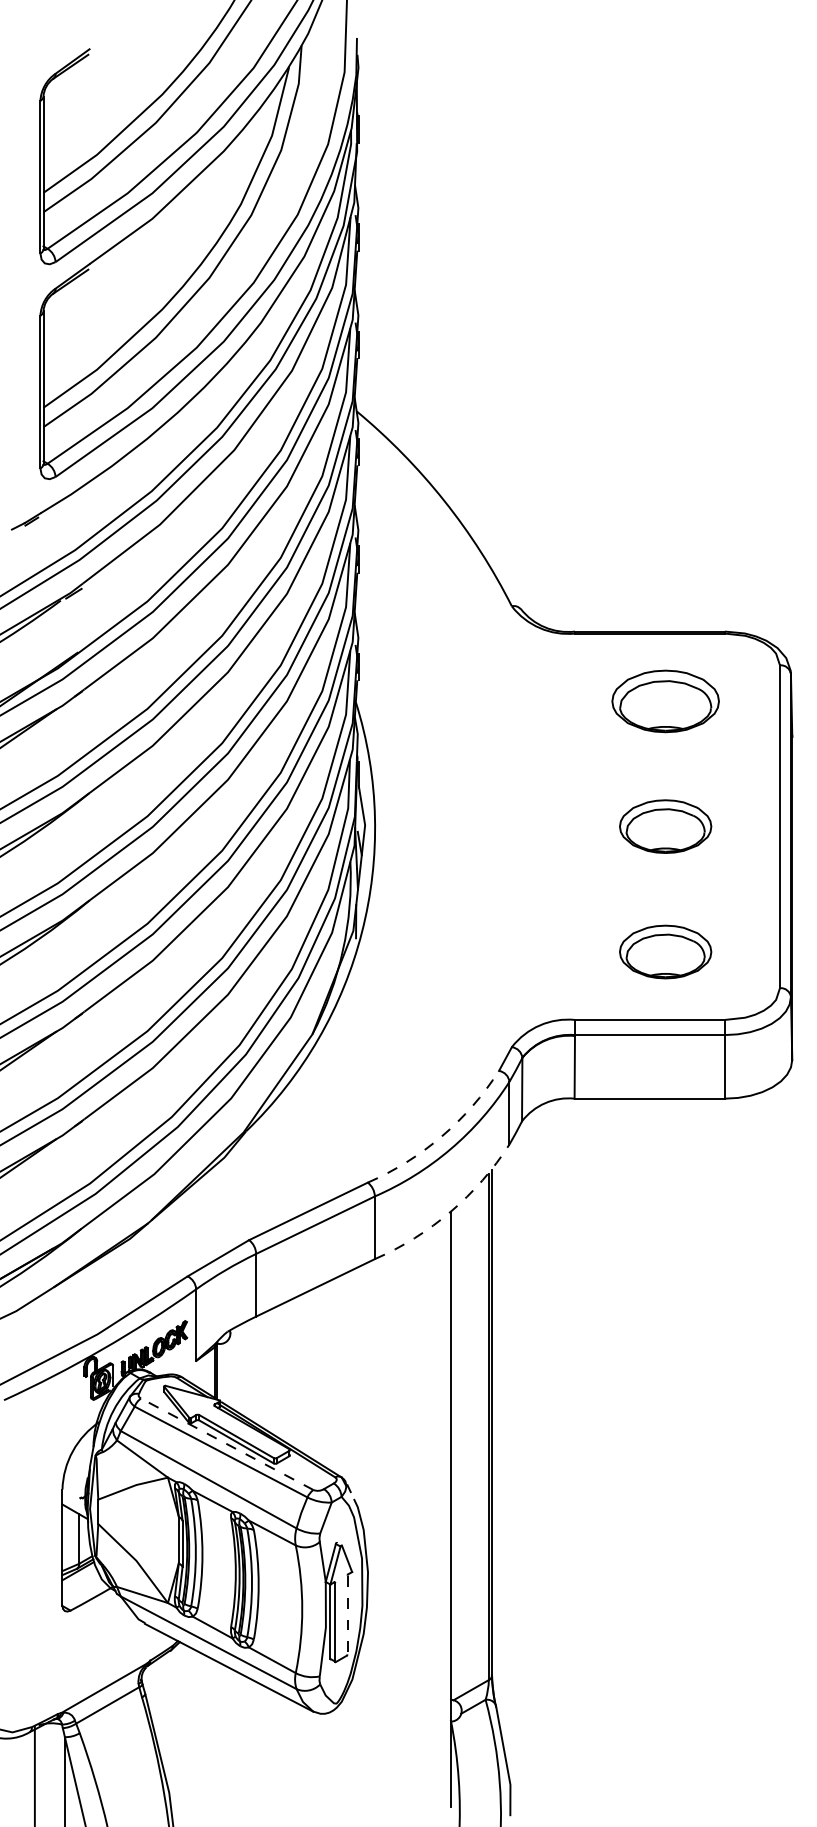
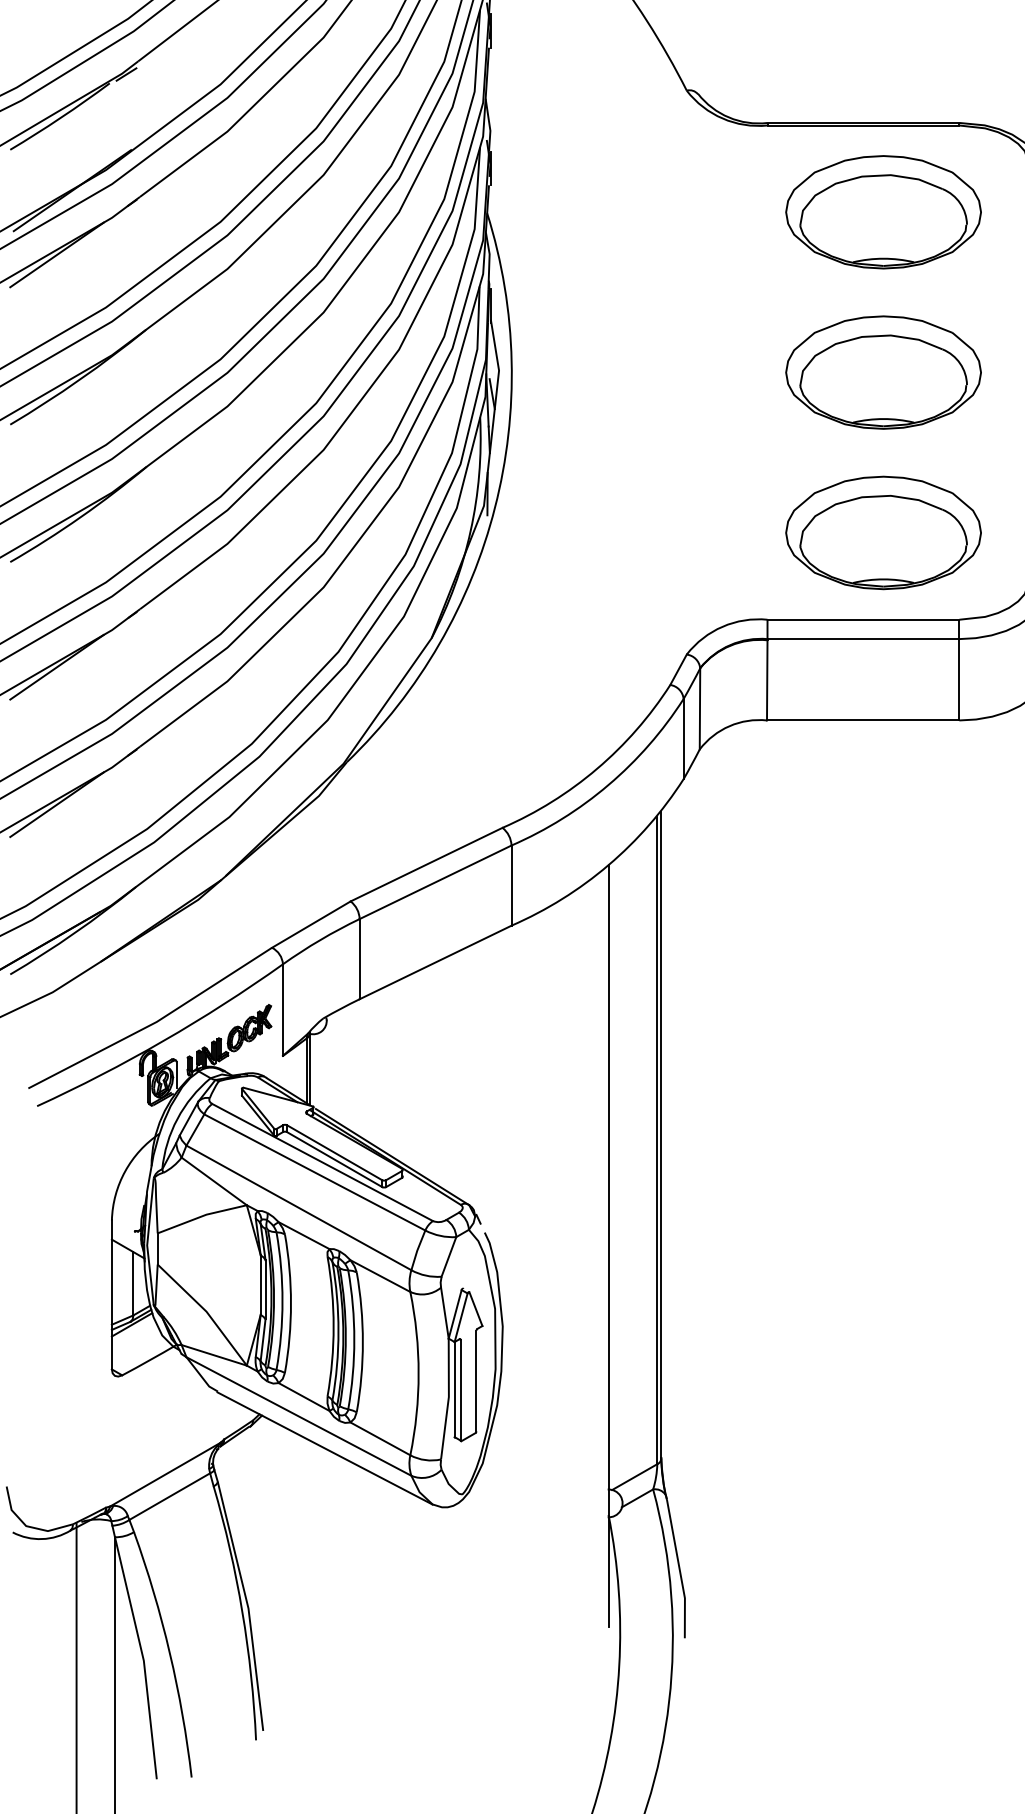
part: (665, 701) -> (883, 212), size x1.43
part: (665, 826) -> (883, 372), size x1.67
part: (665, 951) -> (883, 532), size x1.67
arc: (441, 1136) -> (596, 768), dashed -> solid
arc: (450, 1211) -> (608, 864), dashed -> solid
line: (227, 1444) -> (322, 1162), dashed -> solid
line: (347, 1615) -> (476, 1381), dashed -> solid

